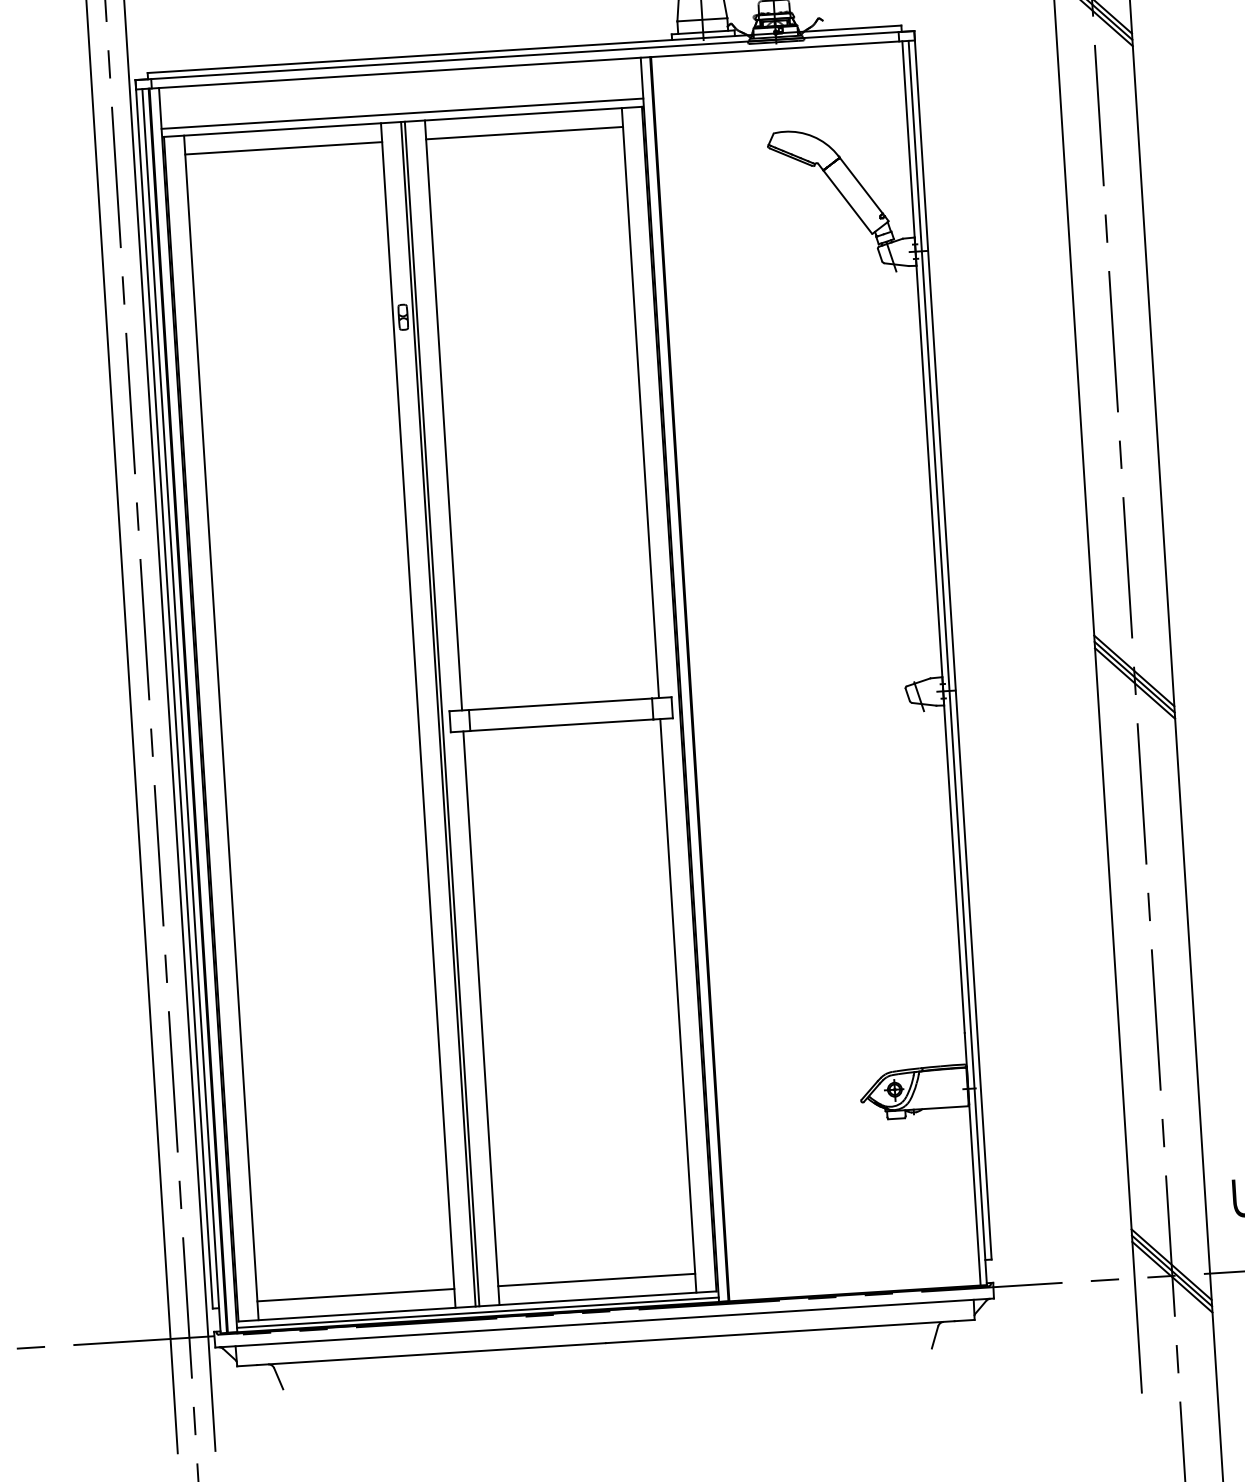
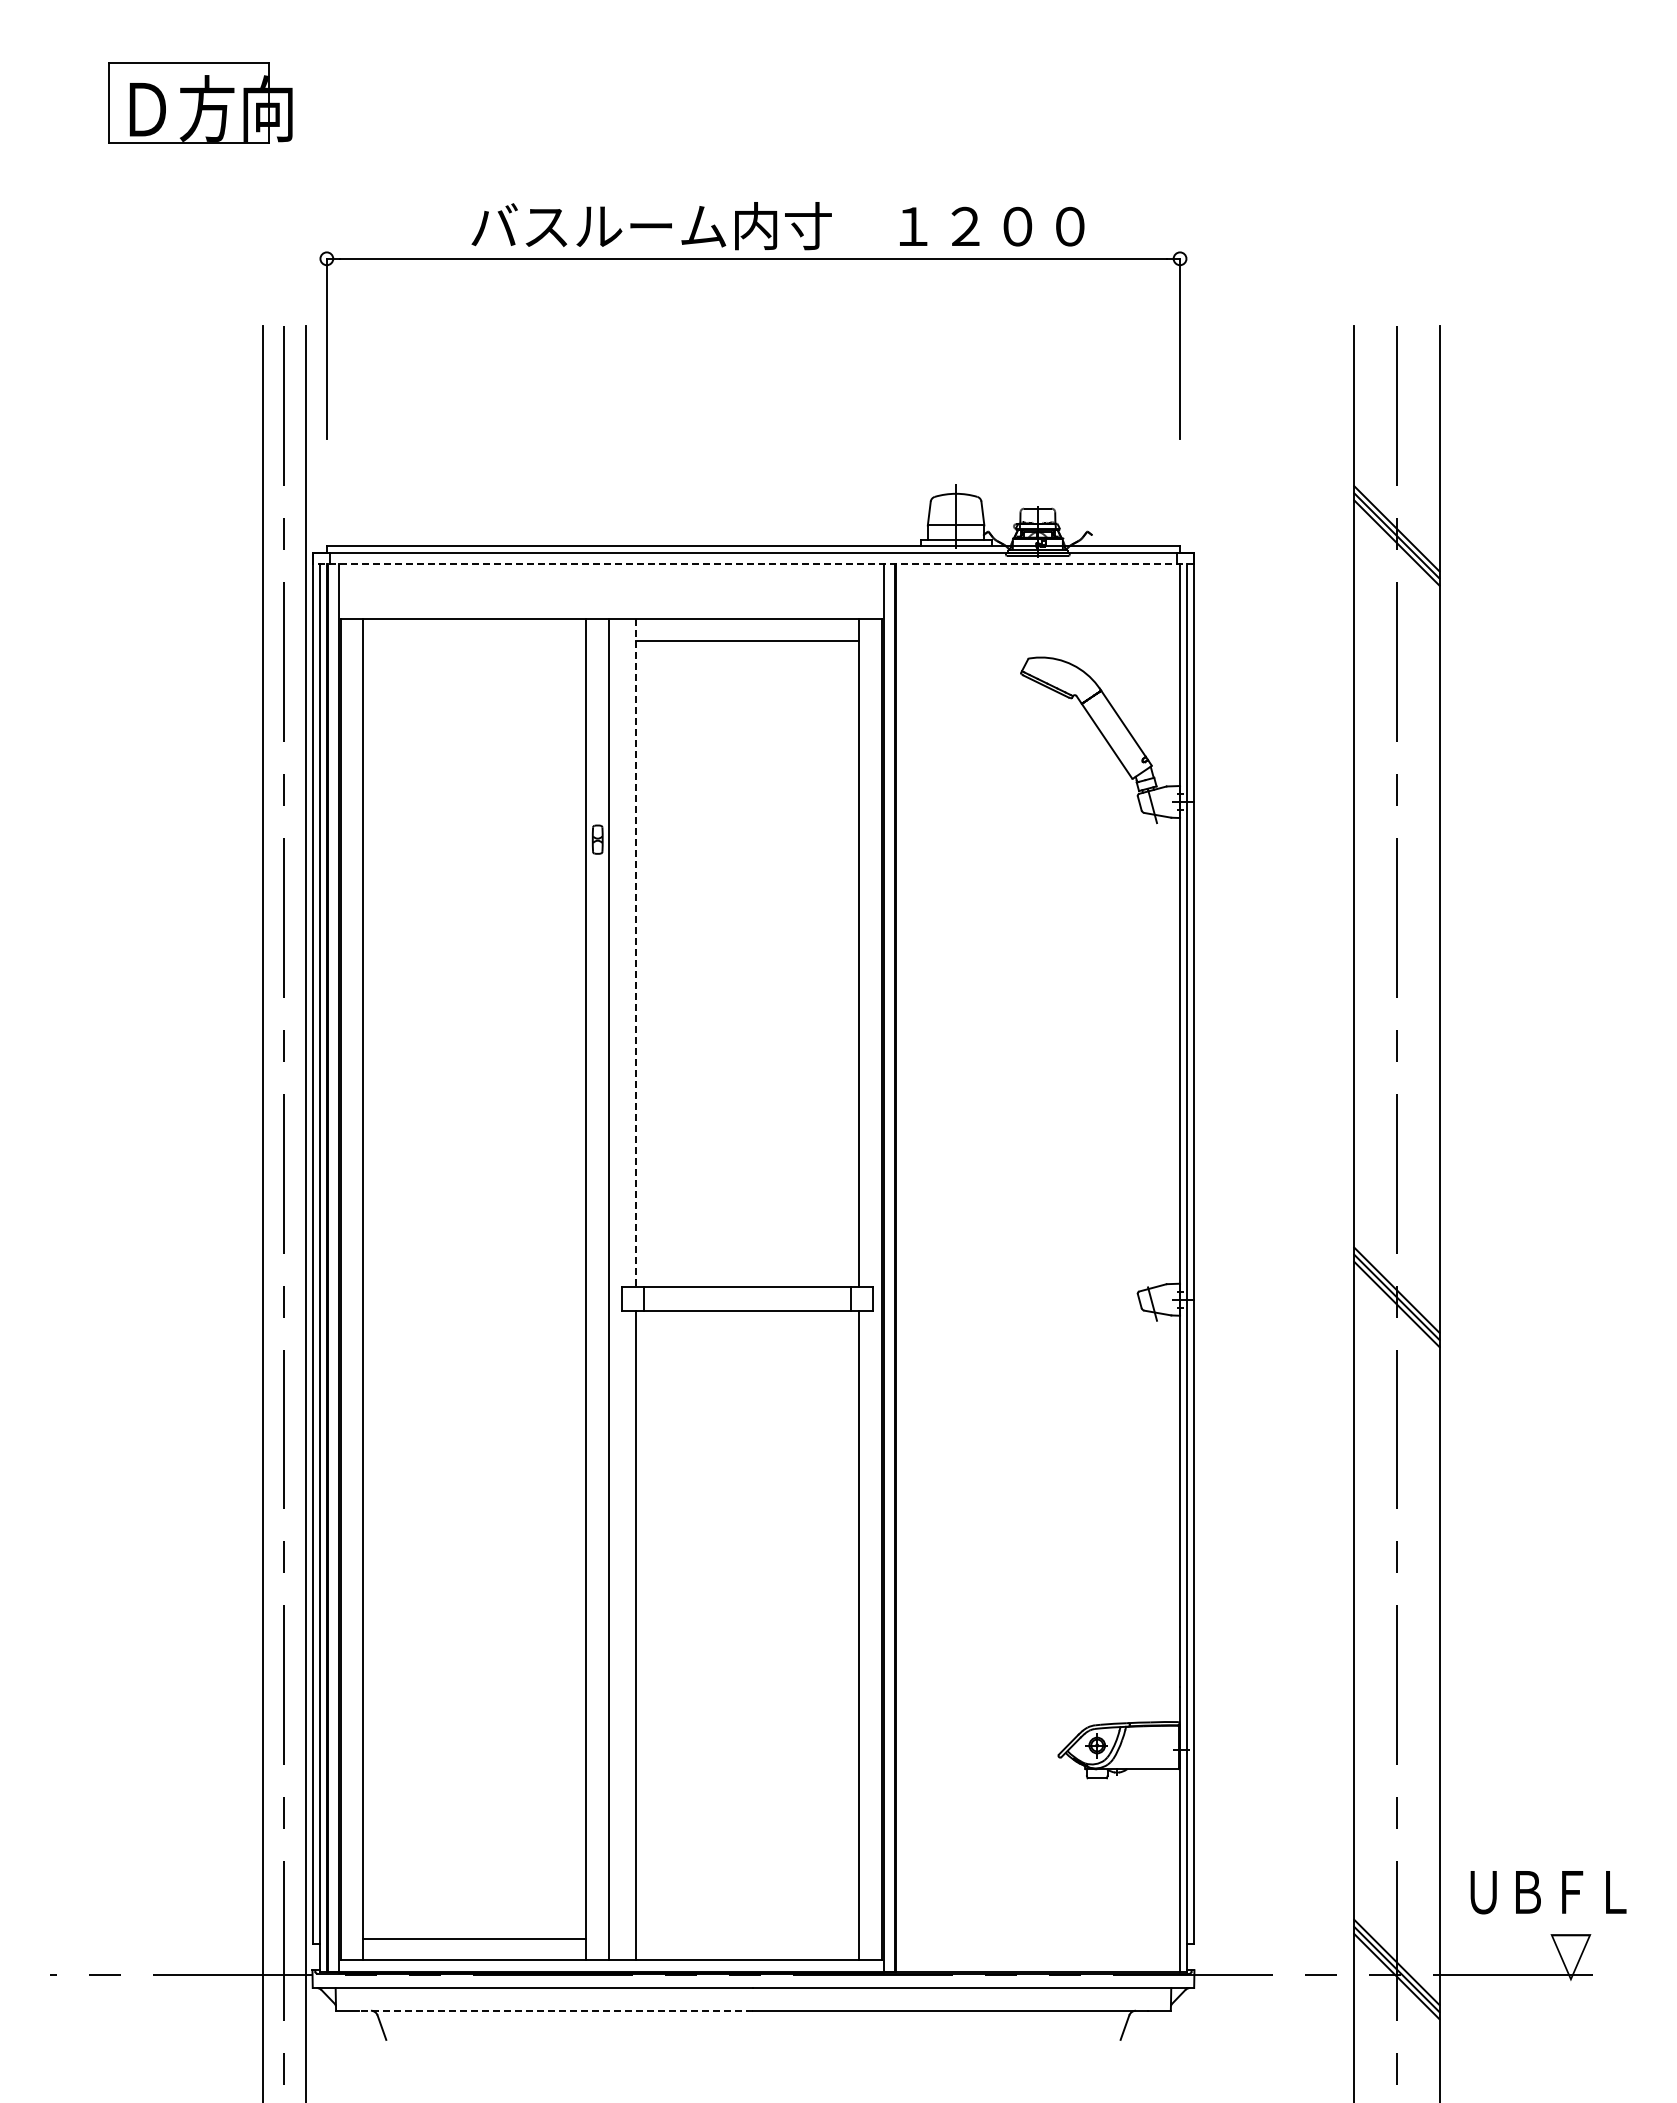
line: (525, 64) -> (753, 563), solid -> dashed
line: (401, 114) -> (610, 610), removed
line: (283, 148) -> (474, 640), removed
line: (443, 415) -> (636, 953), solid -> dashed
line: (442, 713) -> (613, 1289), removed
line: (596, 1279) -> (747, 1938), removed
line: (477, 1312) -> (610, 1967), removed
line: (431, 1353) -> (555, 2010), solid -> dashed

